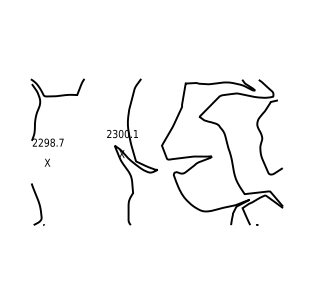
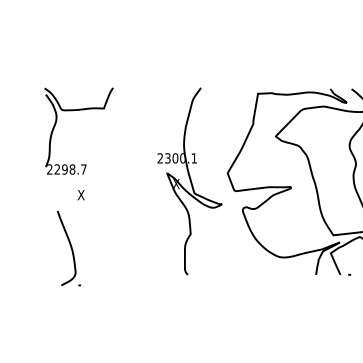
part: (56, 97) -> (77, 111), moved
part: (37, 204) -> (68, 248), size x1.4

